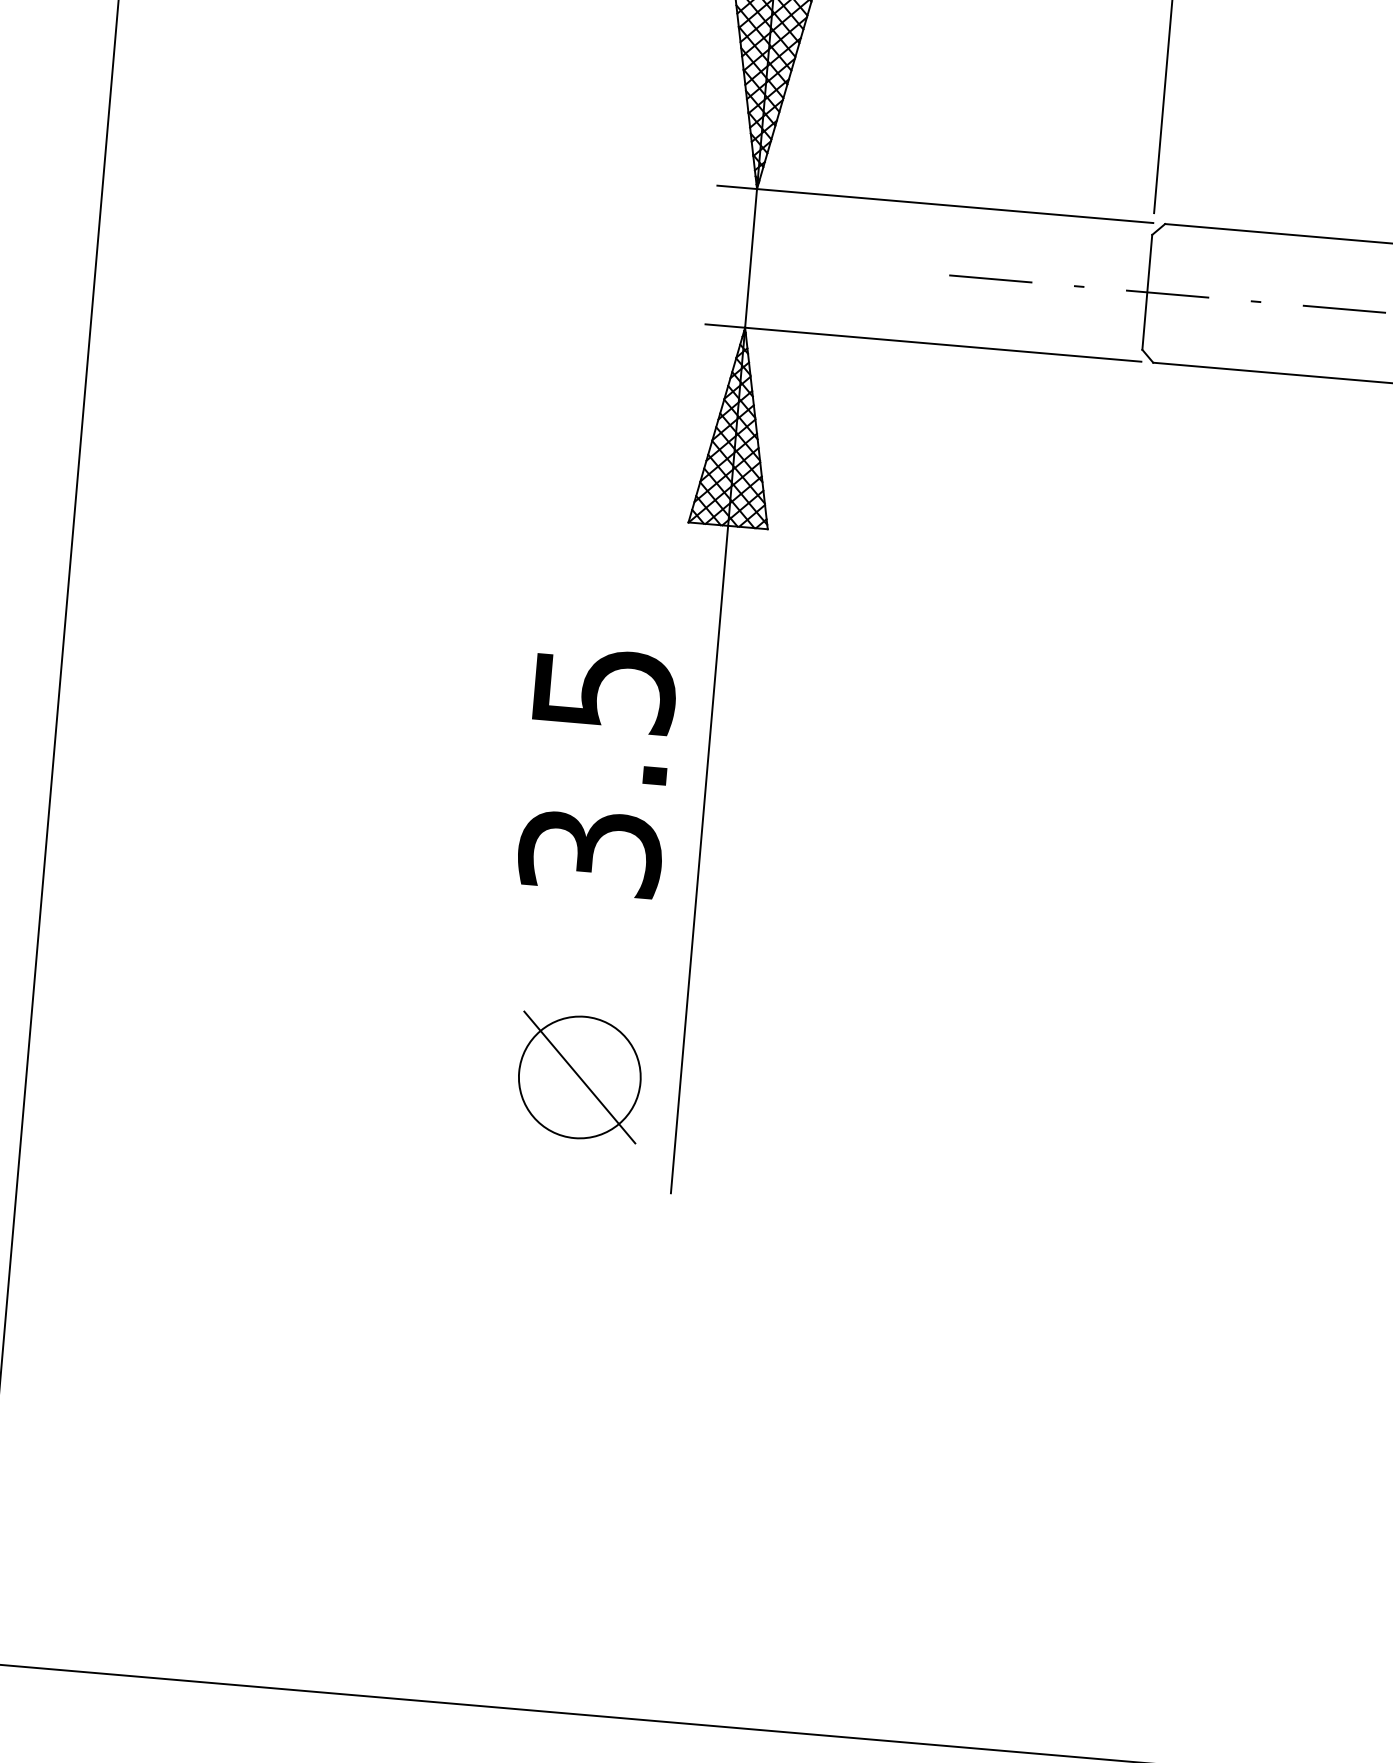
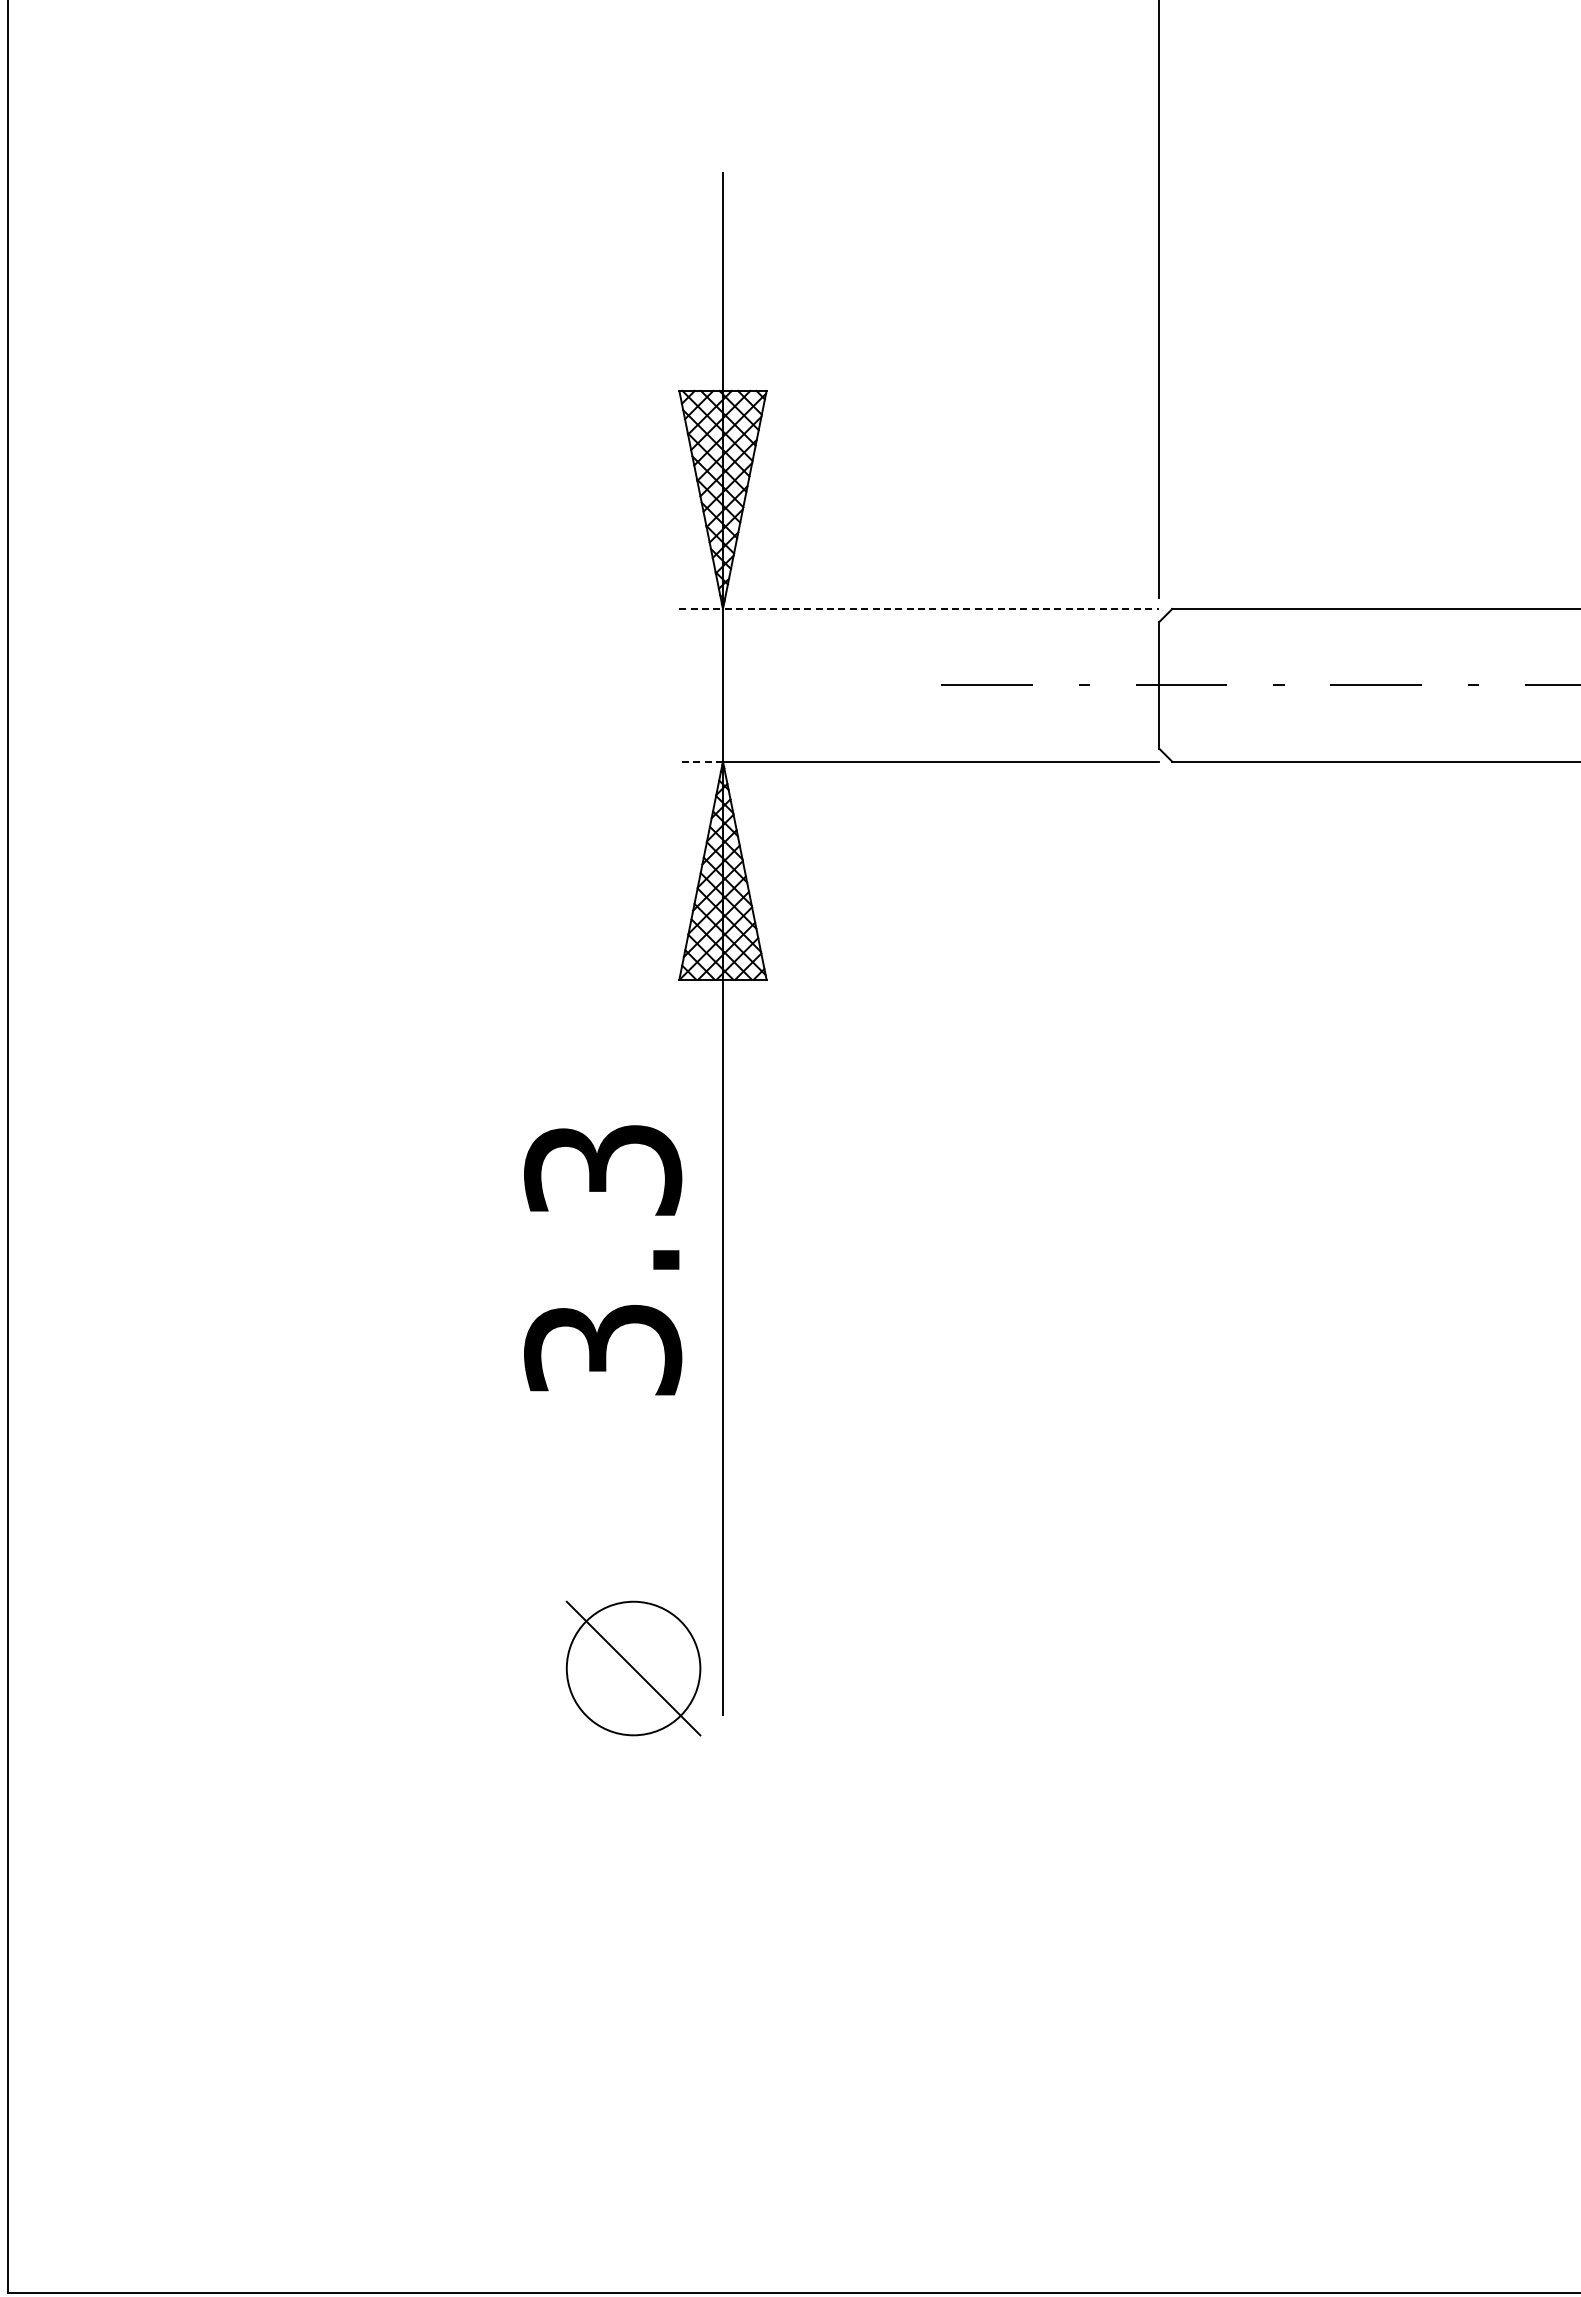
line: (935, 204) -> (919, 609), solid -> dashed
line: (725, 325) -> (701, 761), solid -> dashed
text: (603, 689) -> (602, 1170), 3.5 -> 3.3
part: (579, 1077) -> (633, 1668), moved

